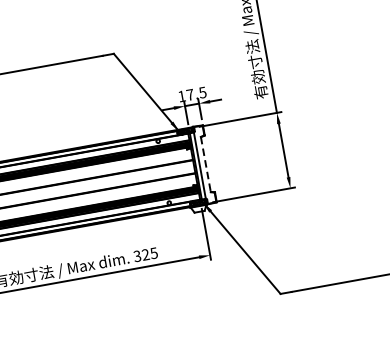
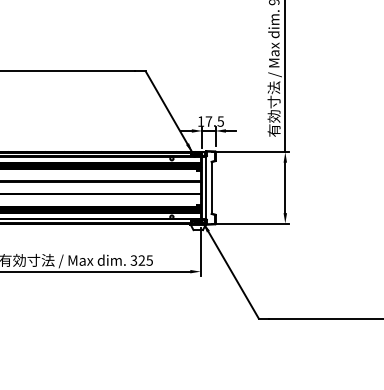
line: (205, 165) -> (211, 188), dashed -> solid

